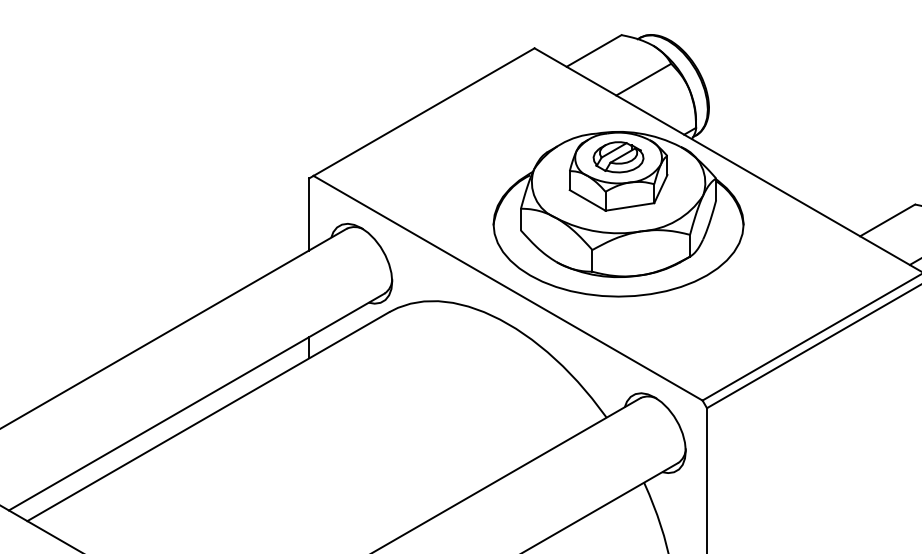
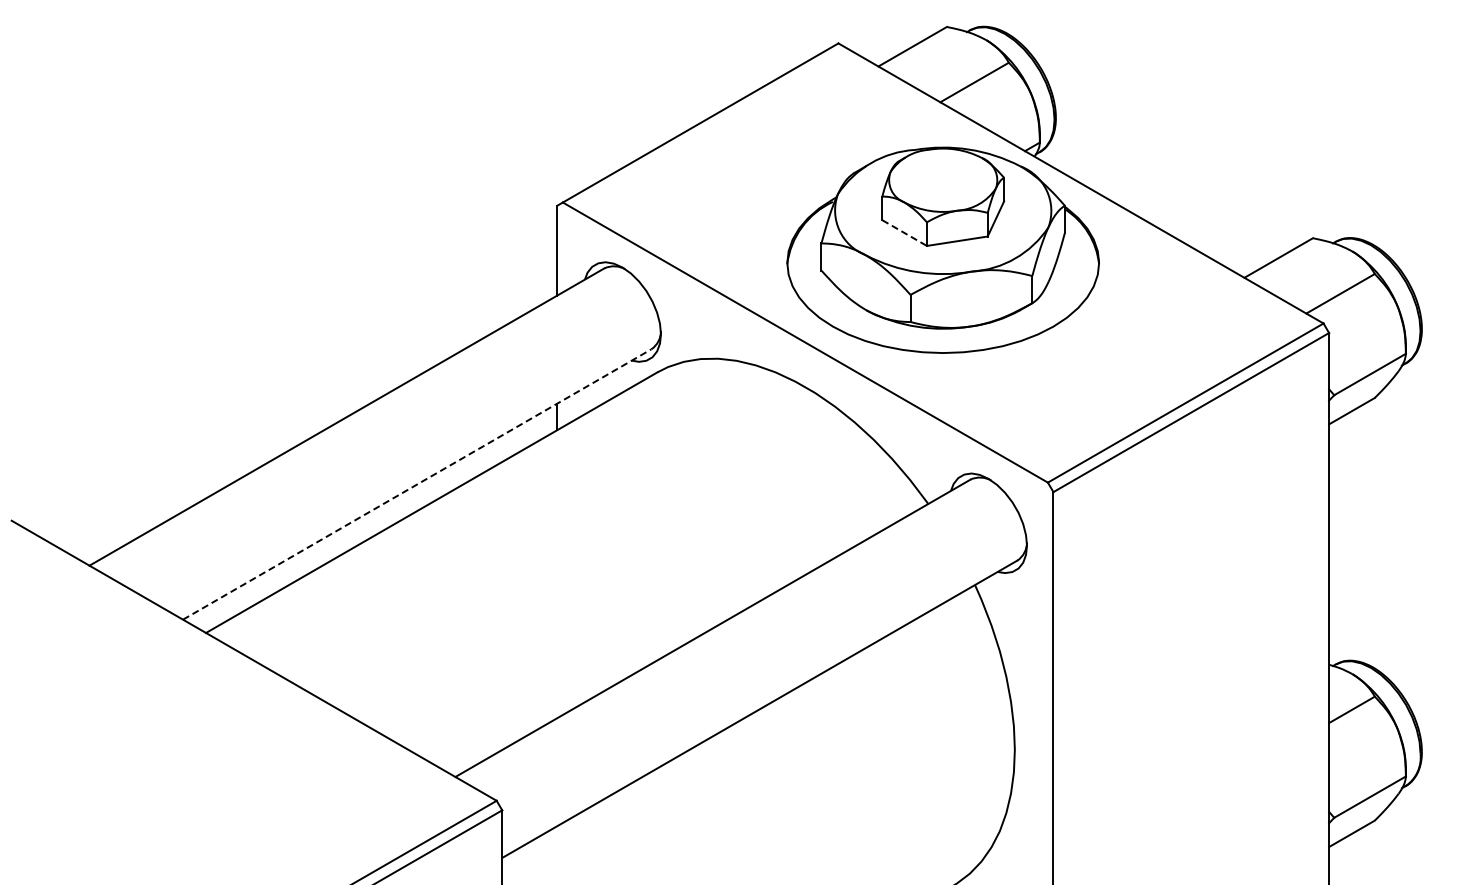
part: (618, 157) -> (943, 179), removed
line: (587, 200) -> (904, 233), solid -> dashed
line: (196, 402) -> (417, 484), solid -> dashed

